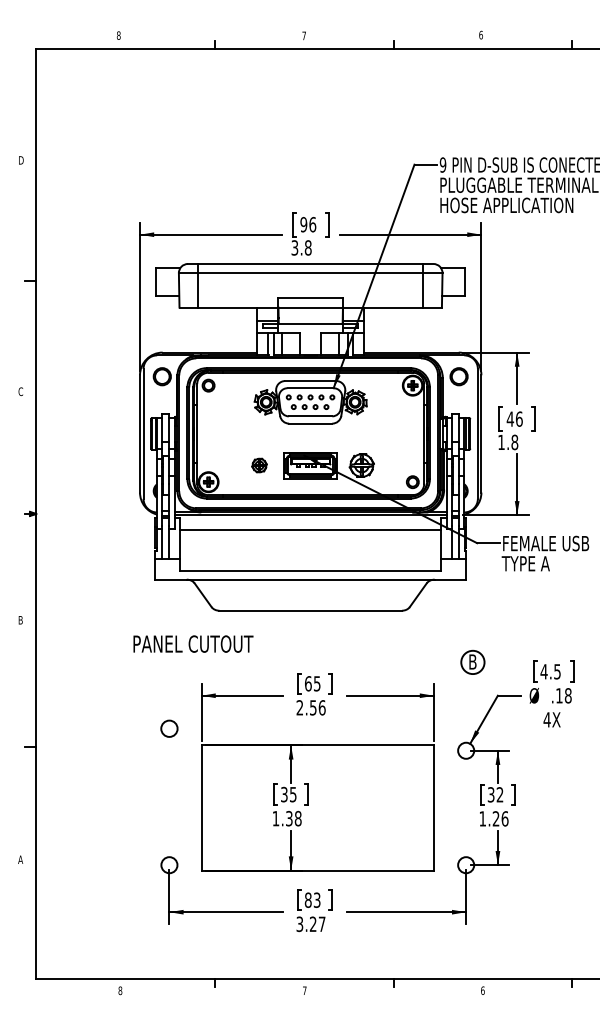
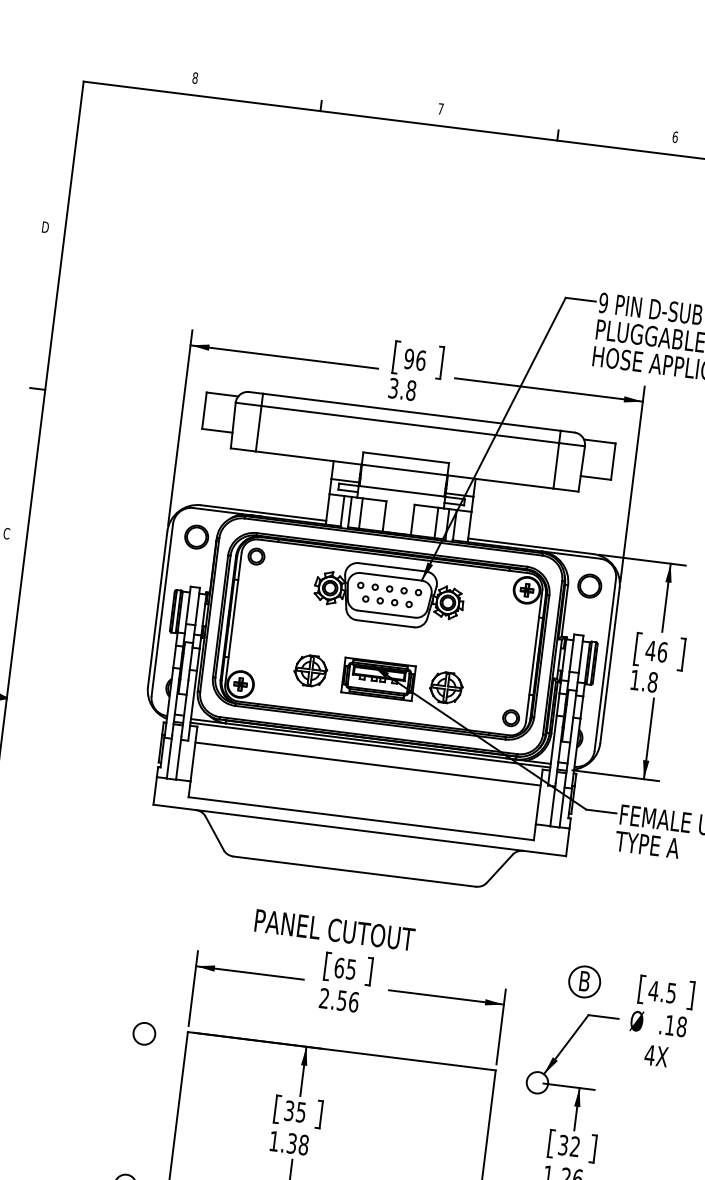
part: (259, 465) -> (310, 670), size x1.67
text: (193, 643) -> (335, 929), moved
part: (472, 661) -> (584, 980), moved
circle: (169, 728) -> (144, 1033), moved

